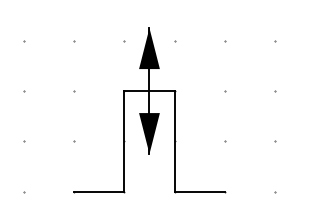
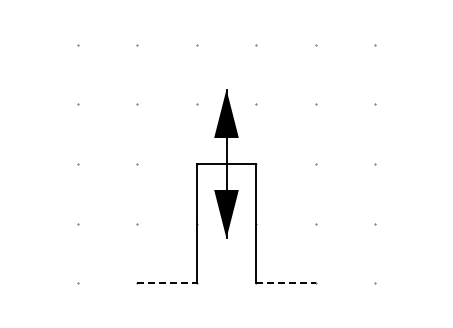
line: (98, 192) -> (166, 283), solid -> dashed
line: (200, 192) -> (286, 283), solid -> dashed

